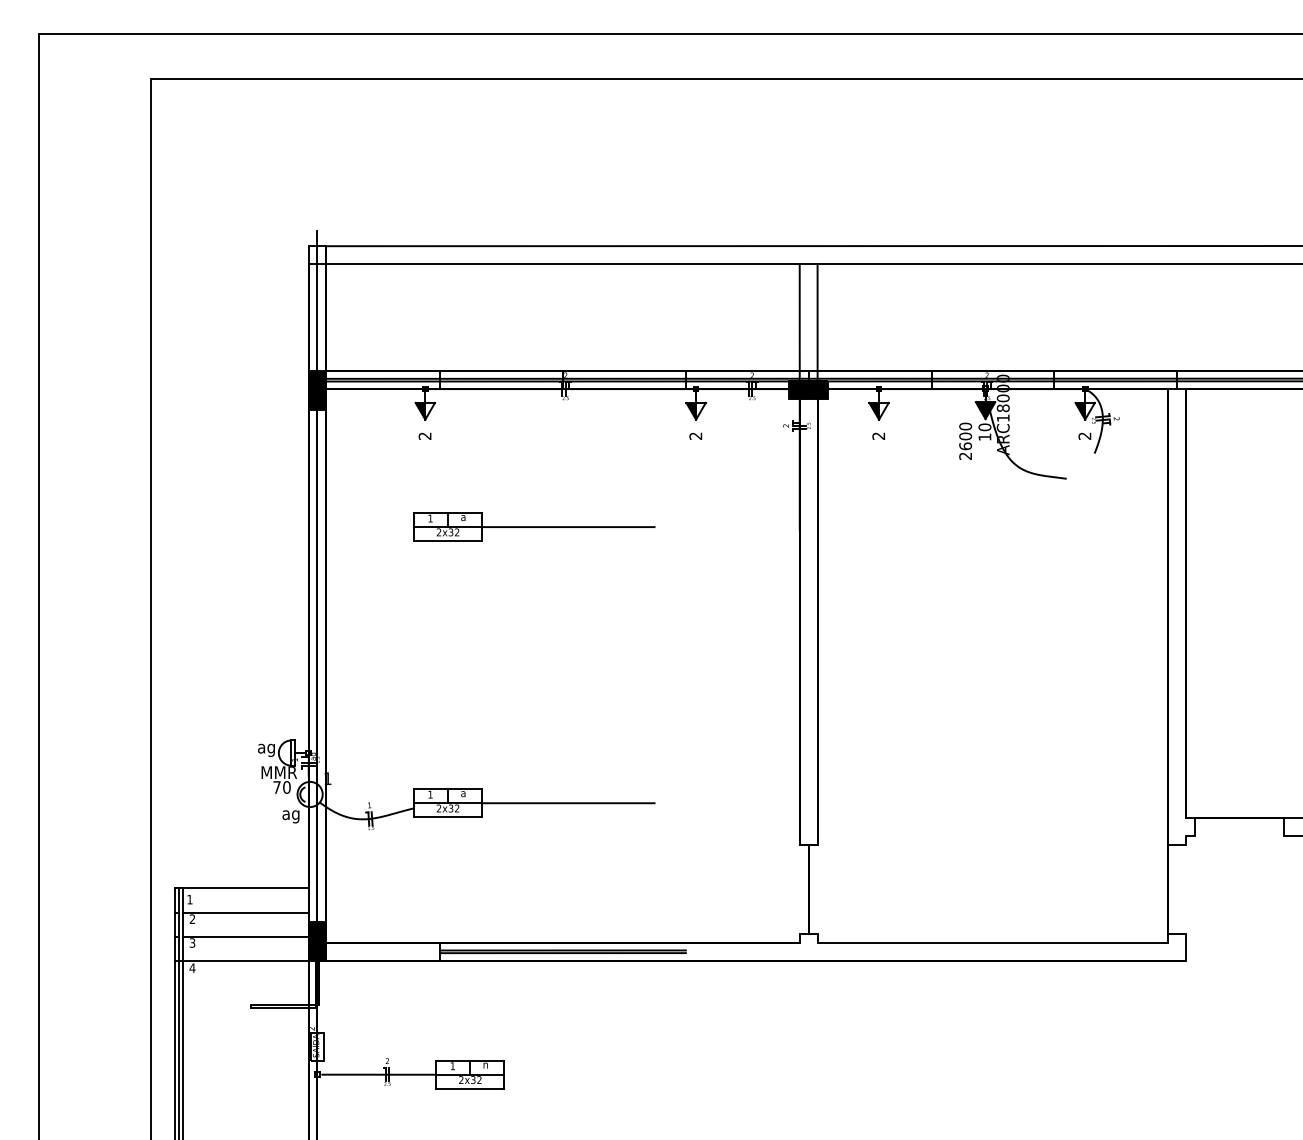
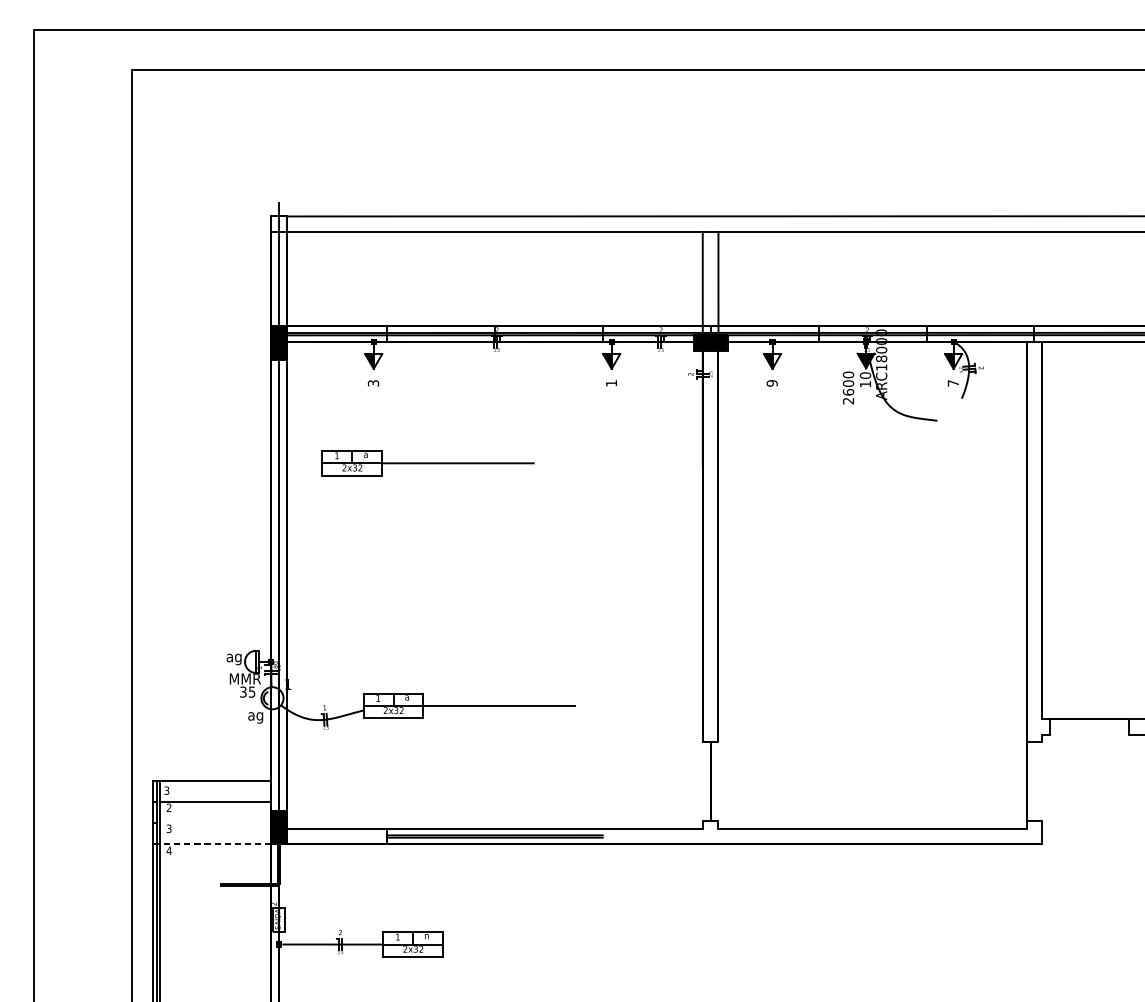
text: (425, 435) -> (373, 382), 2 -> 3
text: (695, 435) -> (611, 382), 2 -> 1
text: (1084, 435) -> (953, 382), 2 -> 7
text: (878, 436) -> (771, 383), 2 -> 9
part: (534, 526) -> (428, 462), moved
text: (281, 787) -> (247, 692), 70 -> 35
text: (189, 899) -> (166, 790), 1 -> 3
line: (245, 936) -> (215, 823), removed
line: (241, 960) -> (212, 844), solid -> dashed

